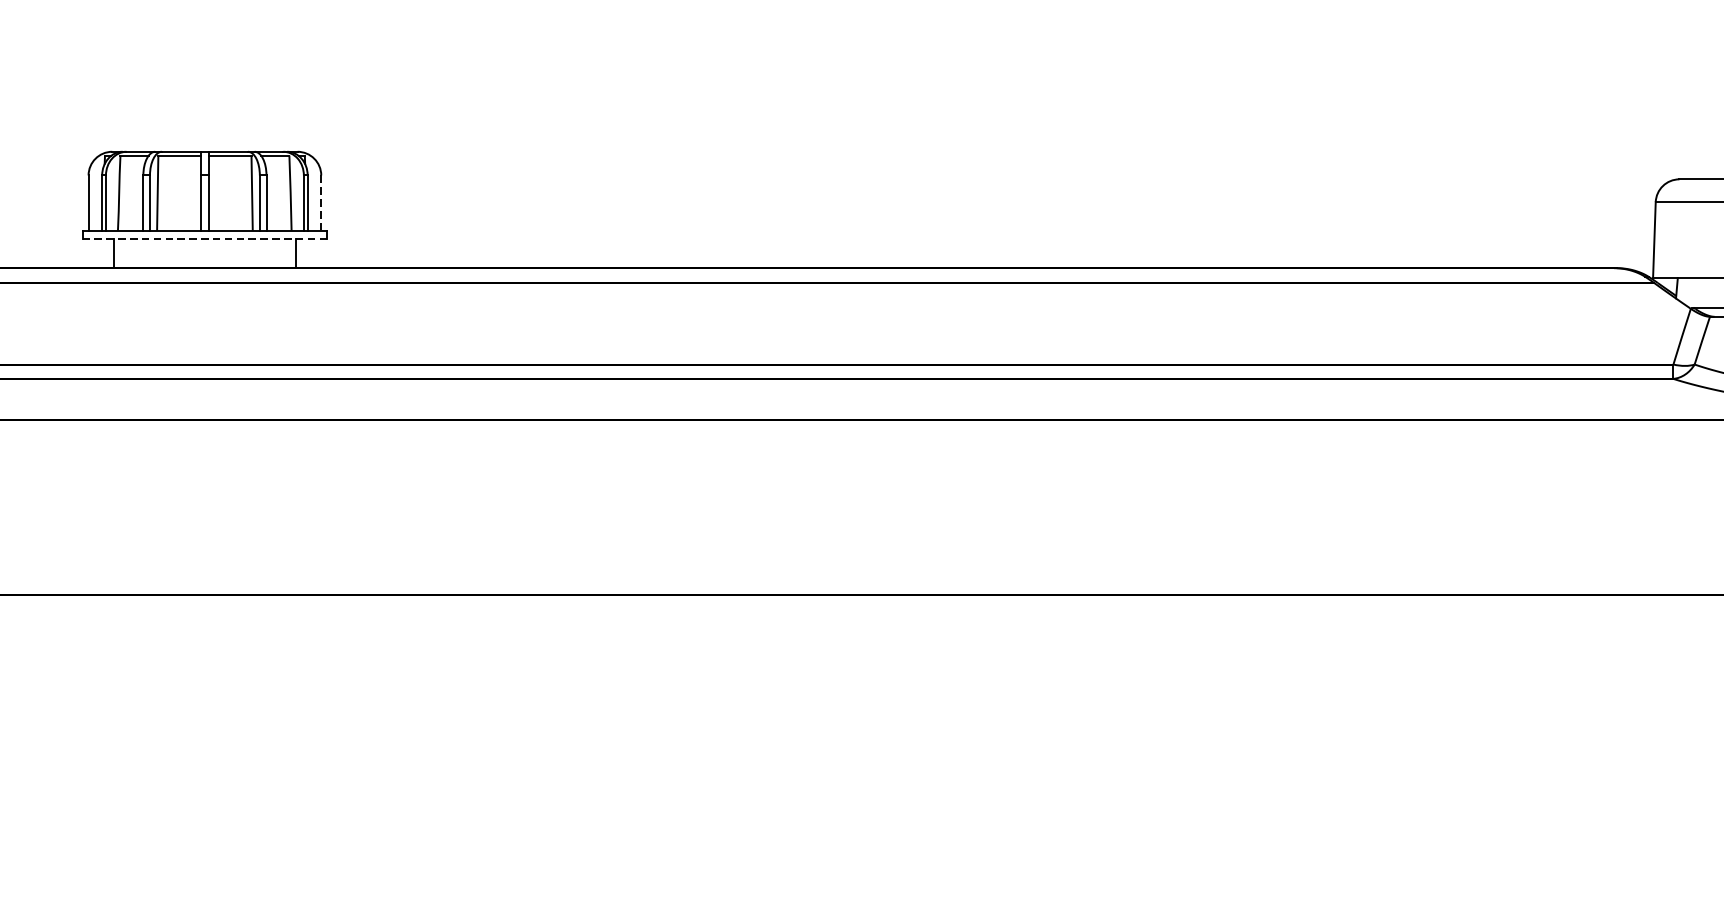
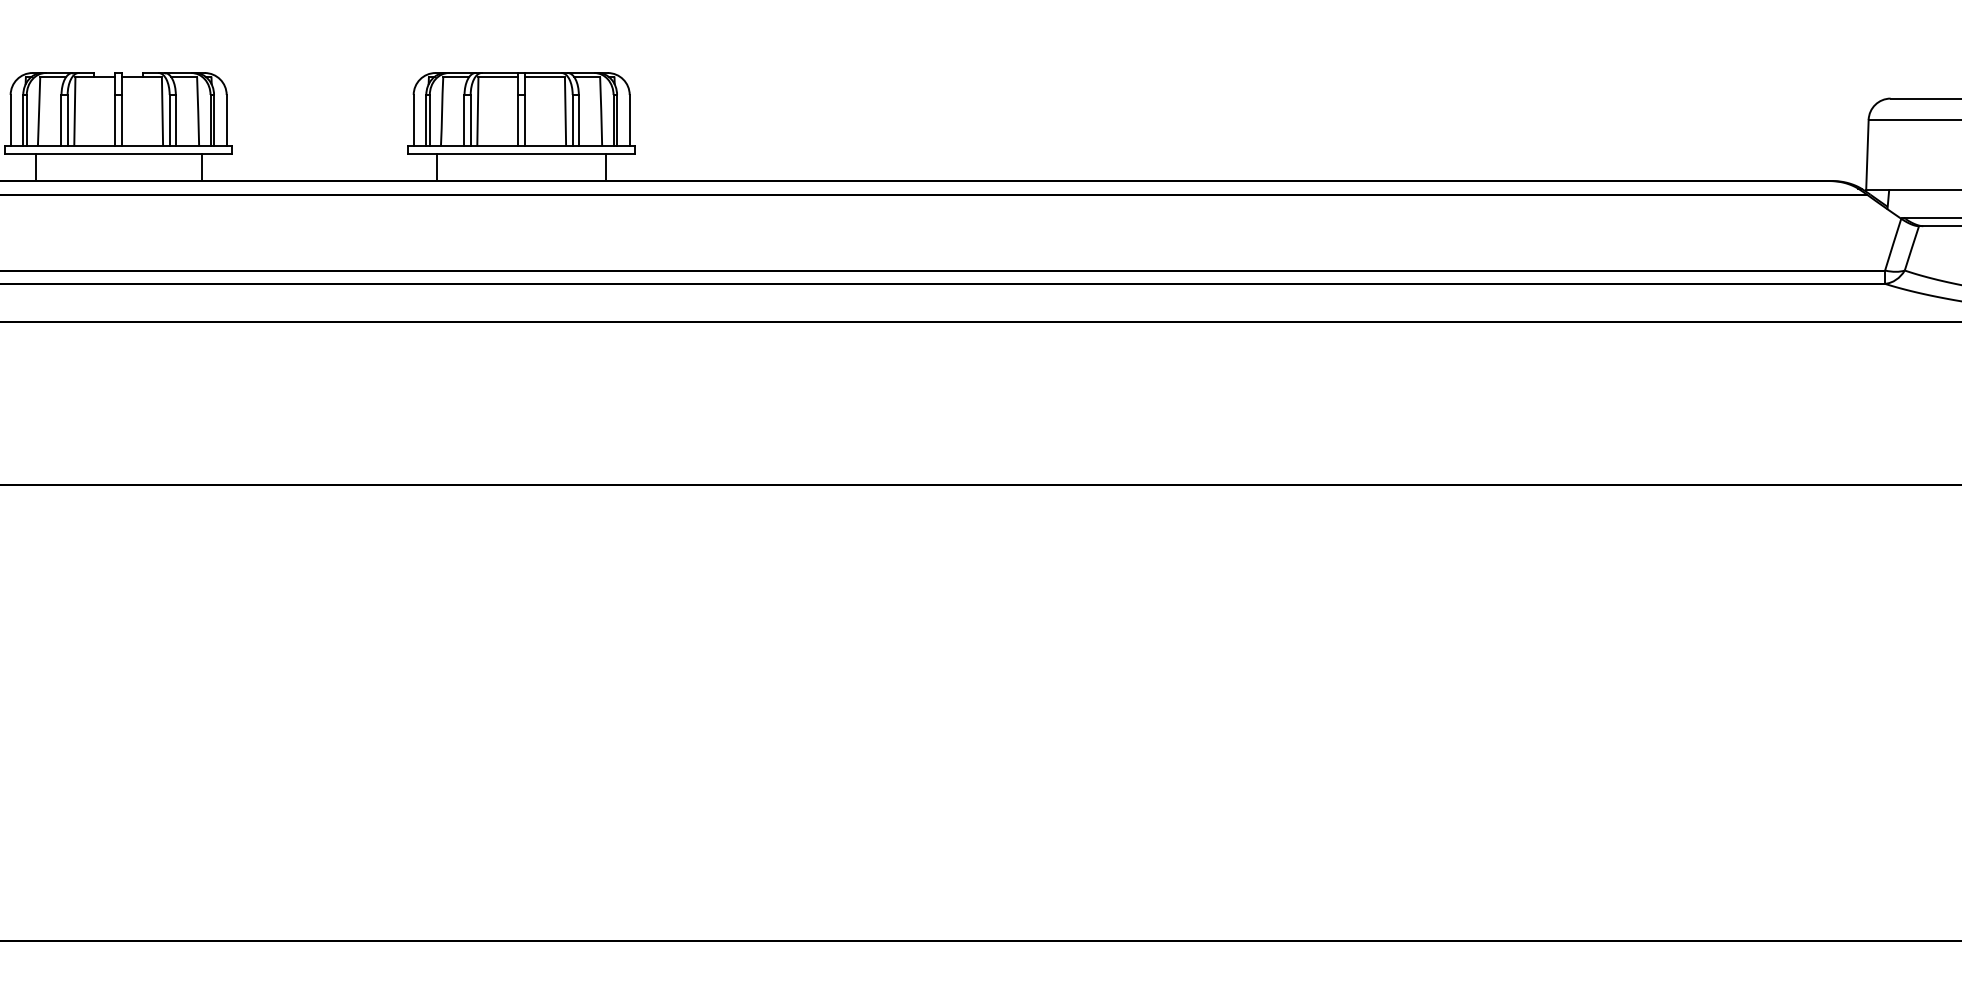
line: (321, 202) -> (629, 120), dashed -> solid
line: (204, 238) -> (521, 153), dashed -> solid

